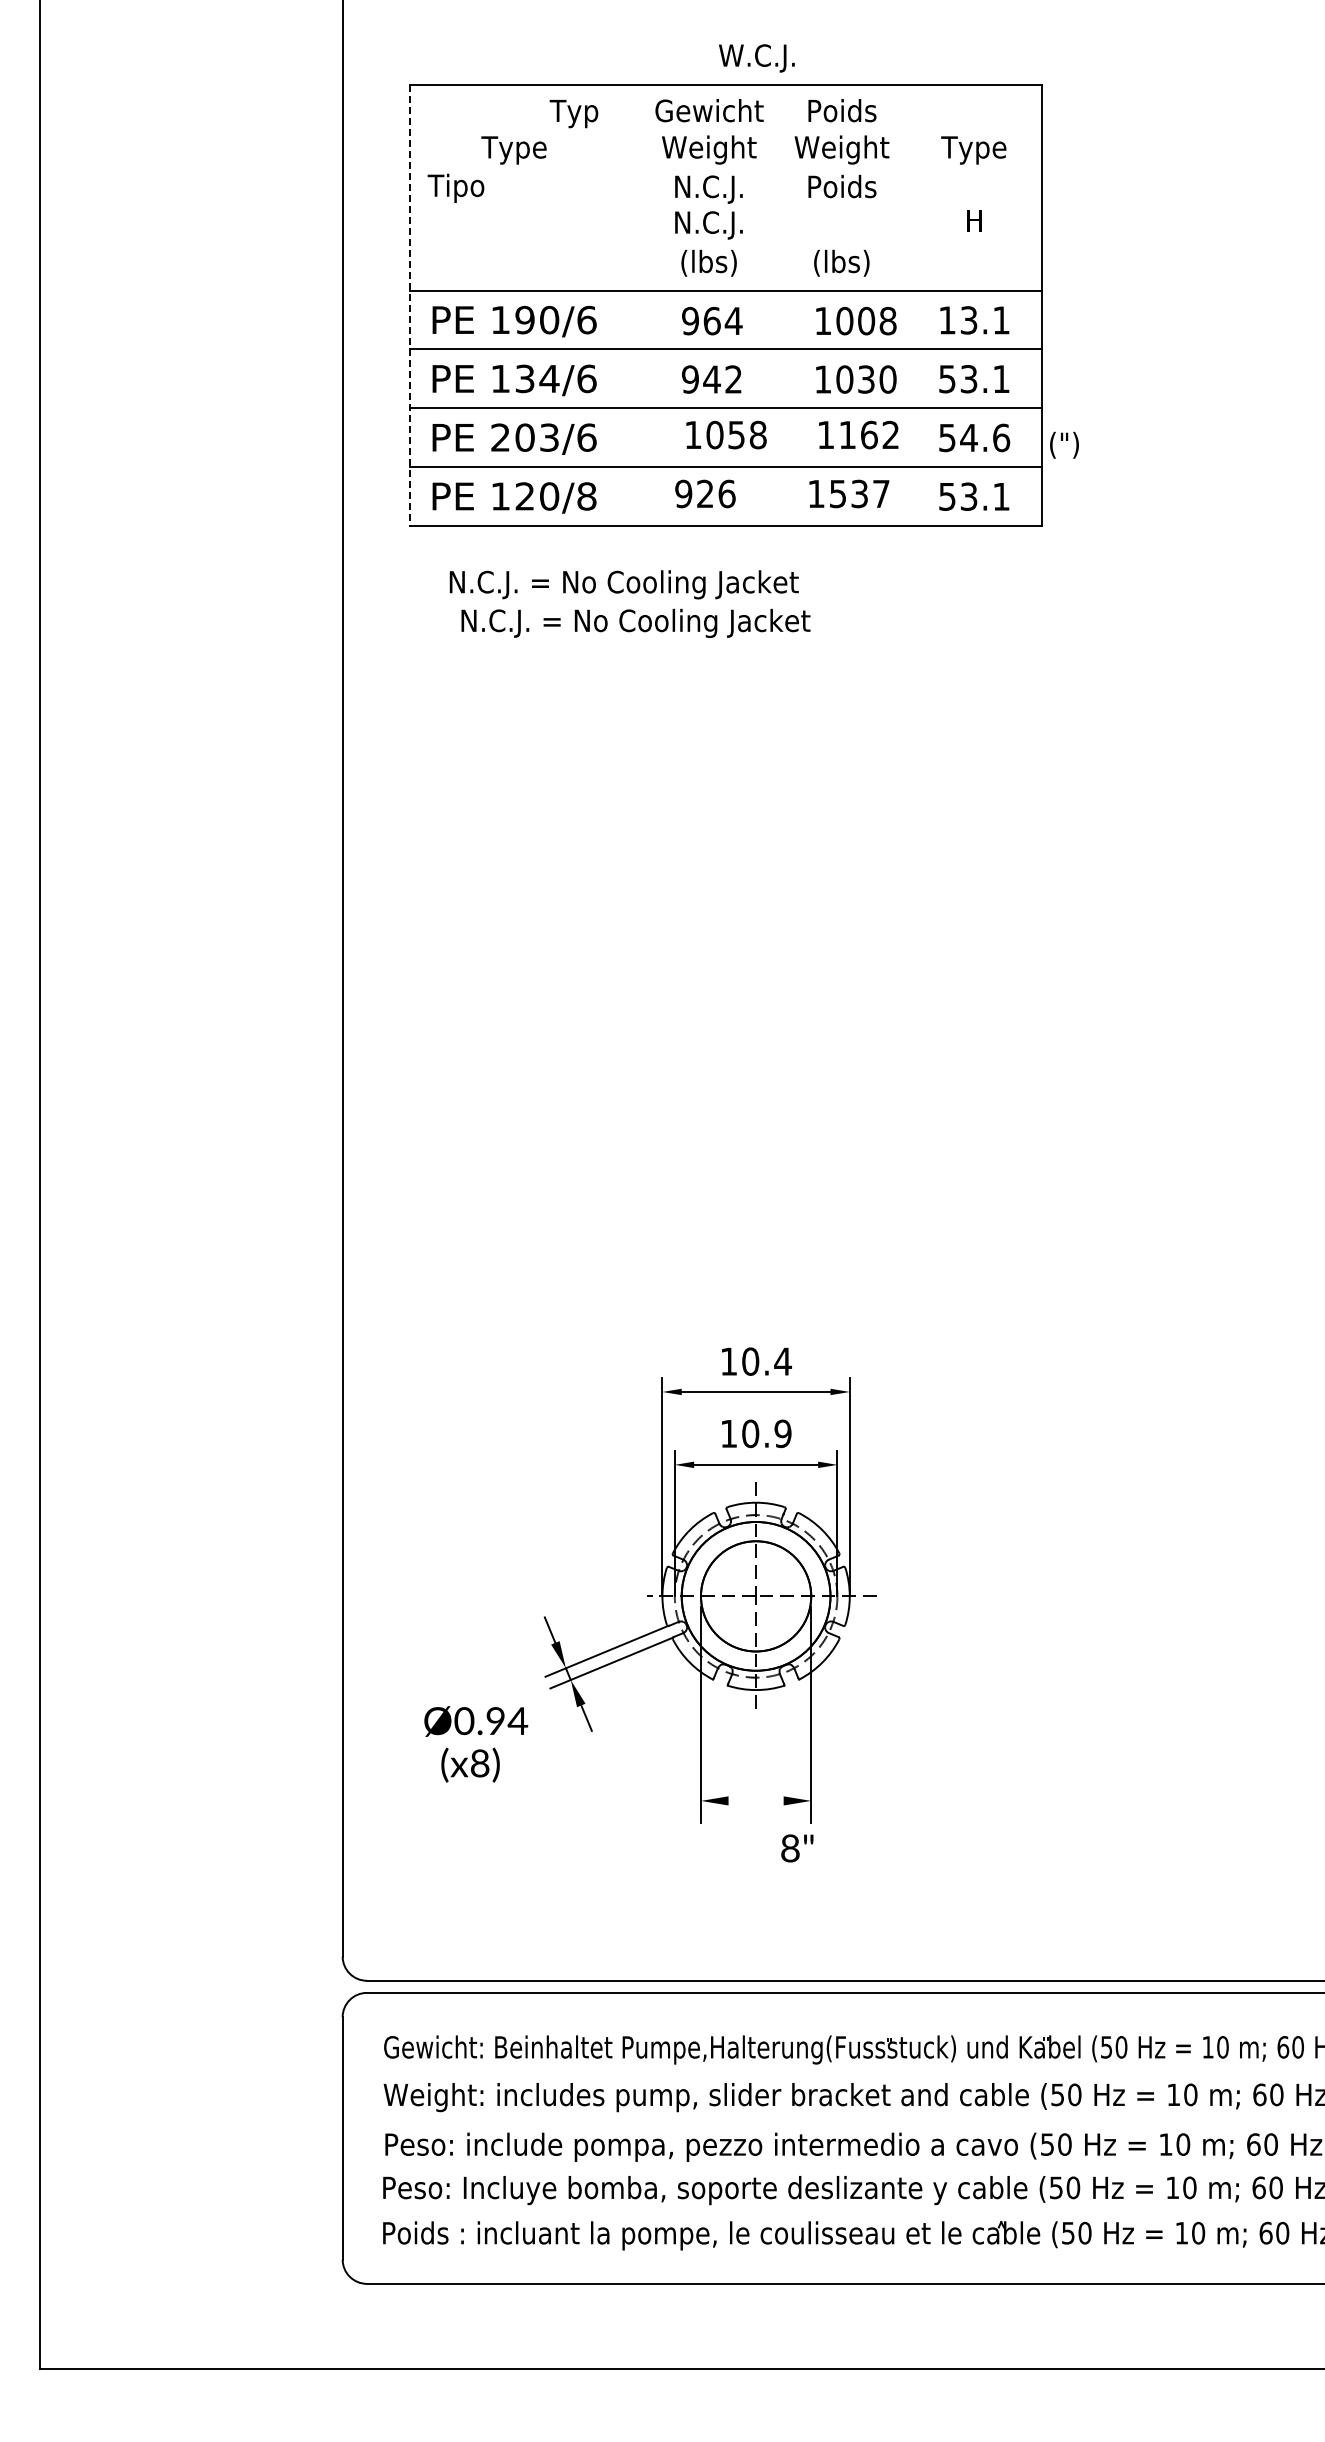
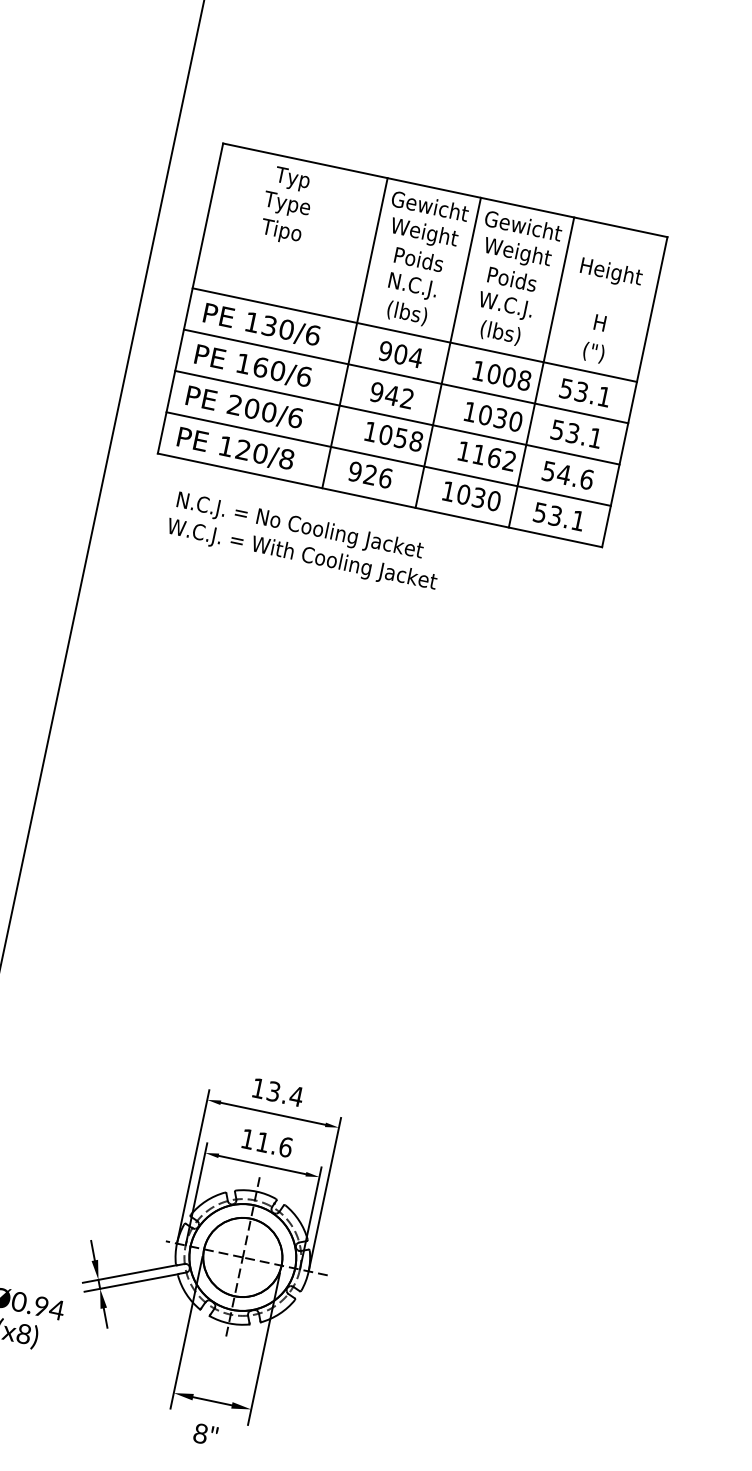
text: (756, 58) -> (505, 306), moved
text: (842, 110) -> (523, 225), Poids -> Gewicht
text: (573, 114) -> (291, 179), moved
text: (975, 149) -> (611, 272), Type -> Height
text: (455, 187) -> (281, 231), moved
text: (709, 188) -> (418, 260), N.C.J. -> Poids
line: (643, 304) -> (355, 332), added
line: (776, 304) -> (448, 352), added
line: (908, 304) -> (541, 371), added
line: (409, 305) -> (190, 298), dashed -> solid
text: (524, 320) -> (269, 326), 190/6 -> 130/6
text: (711, 320) -> (400, 353), 964 -> 904
text: (947, 320) -> (566, 388), 13.1 -> 53.1
text: (537, 378) -> (269, 368), 134/6 -> 160/6
text: (549, 437) -> (269, 412), 203/6 -> 200/6
text: (1064, 444) -> (593, 352), moved
text: (859, 493) -> (478, 497), 1537 -> 1030
text: (635, 623) -> (302, 555), N.C.J. = No Cooling Jacket -> W.C.J. = With Cooling Jacket
text: (750, 1361) -> (273, 1091), 10.4 -> 13.4
text: (766, 1433) -> (274, 1144), 10.9 -> 11.6
line: (755, 1800) -> (212, 1400), added
text: (797, 1848) -> (205, 1434), moved

